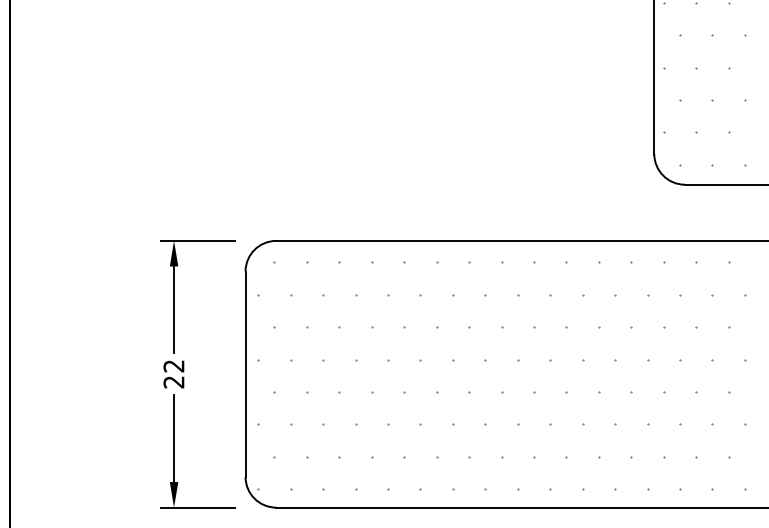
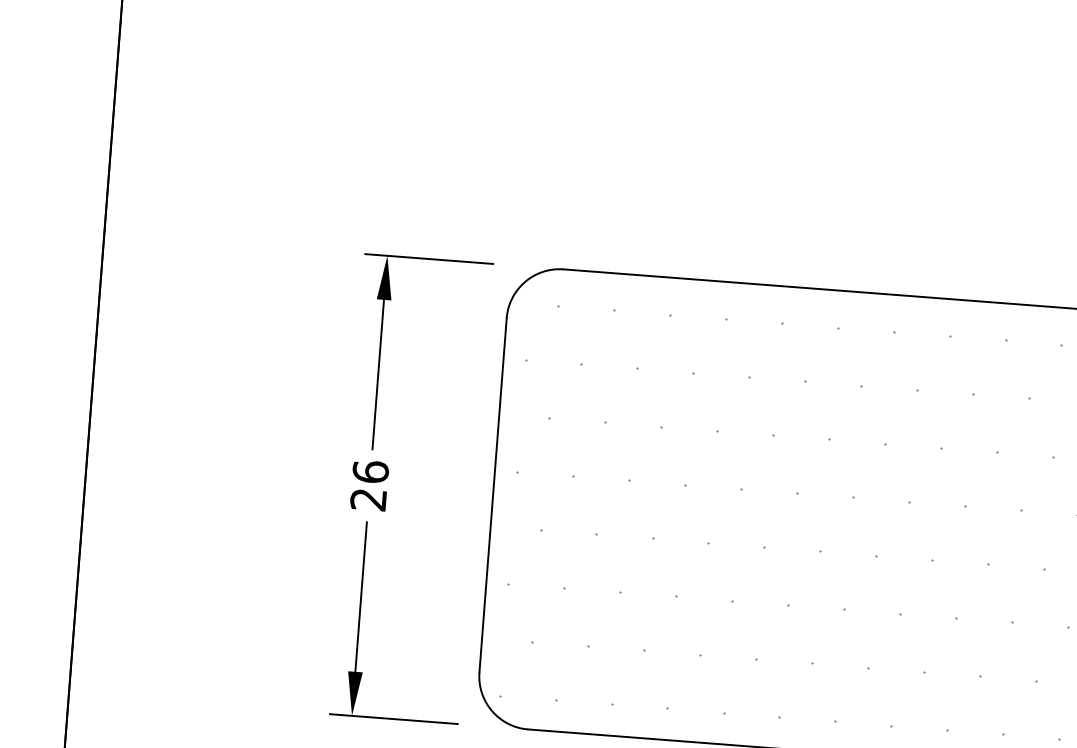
text: (173, 365) -> (369, 470), 22 -> 26

